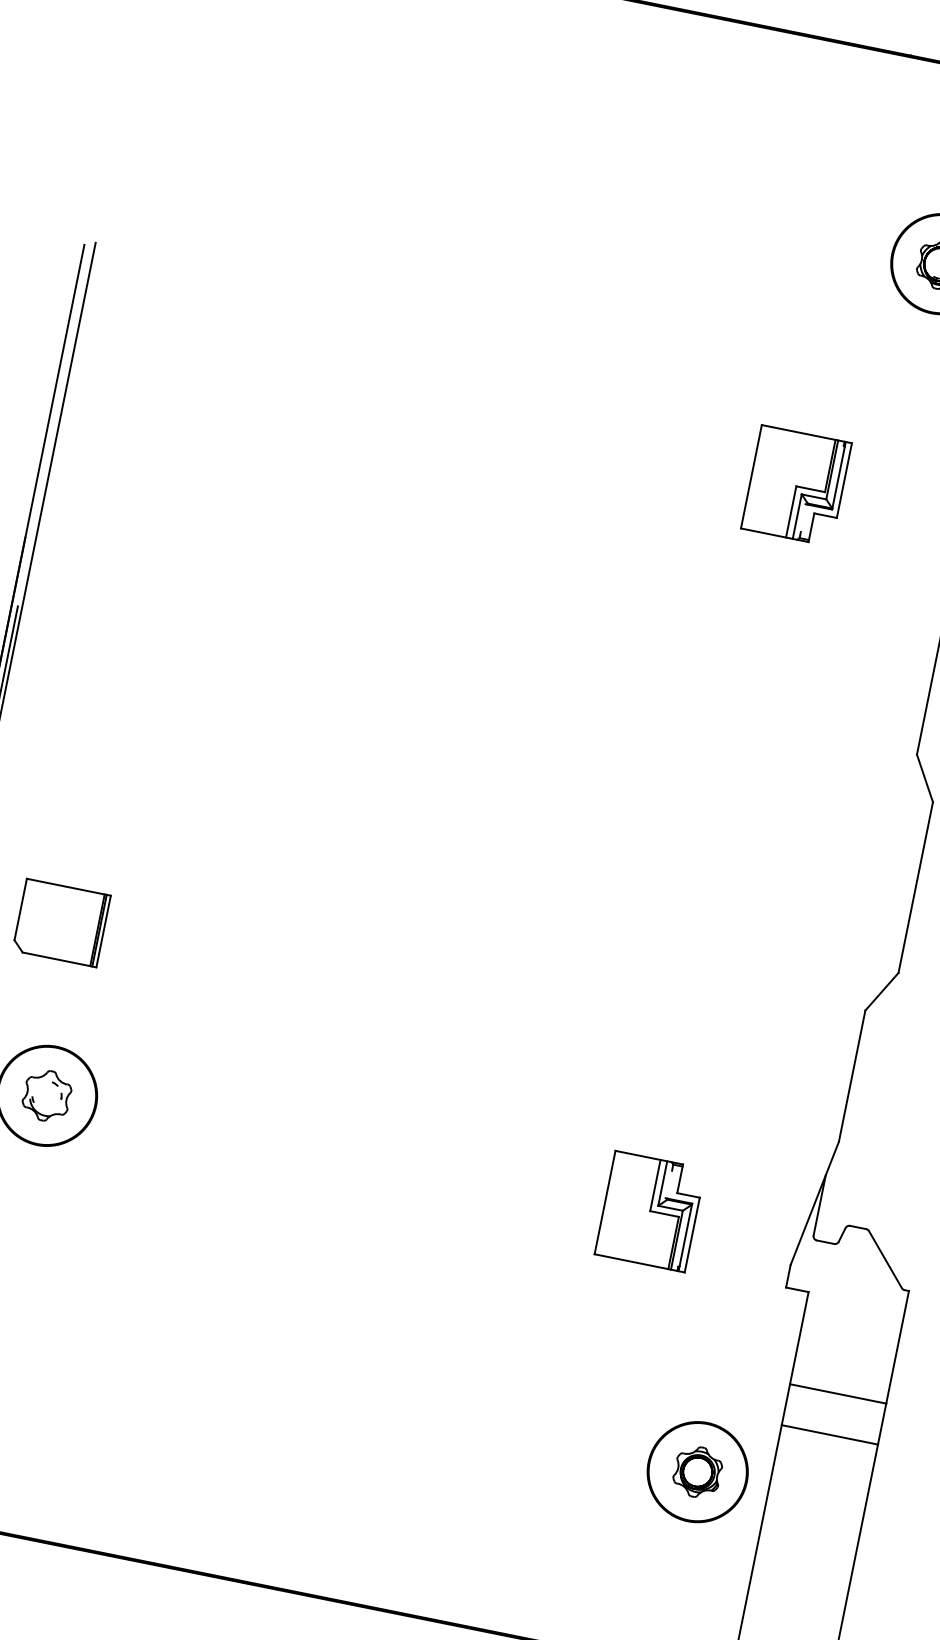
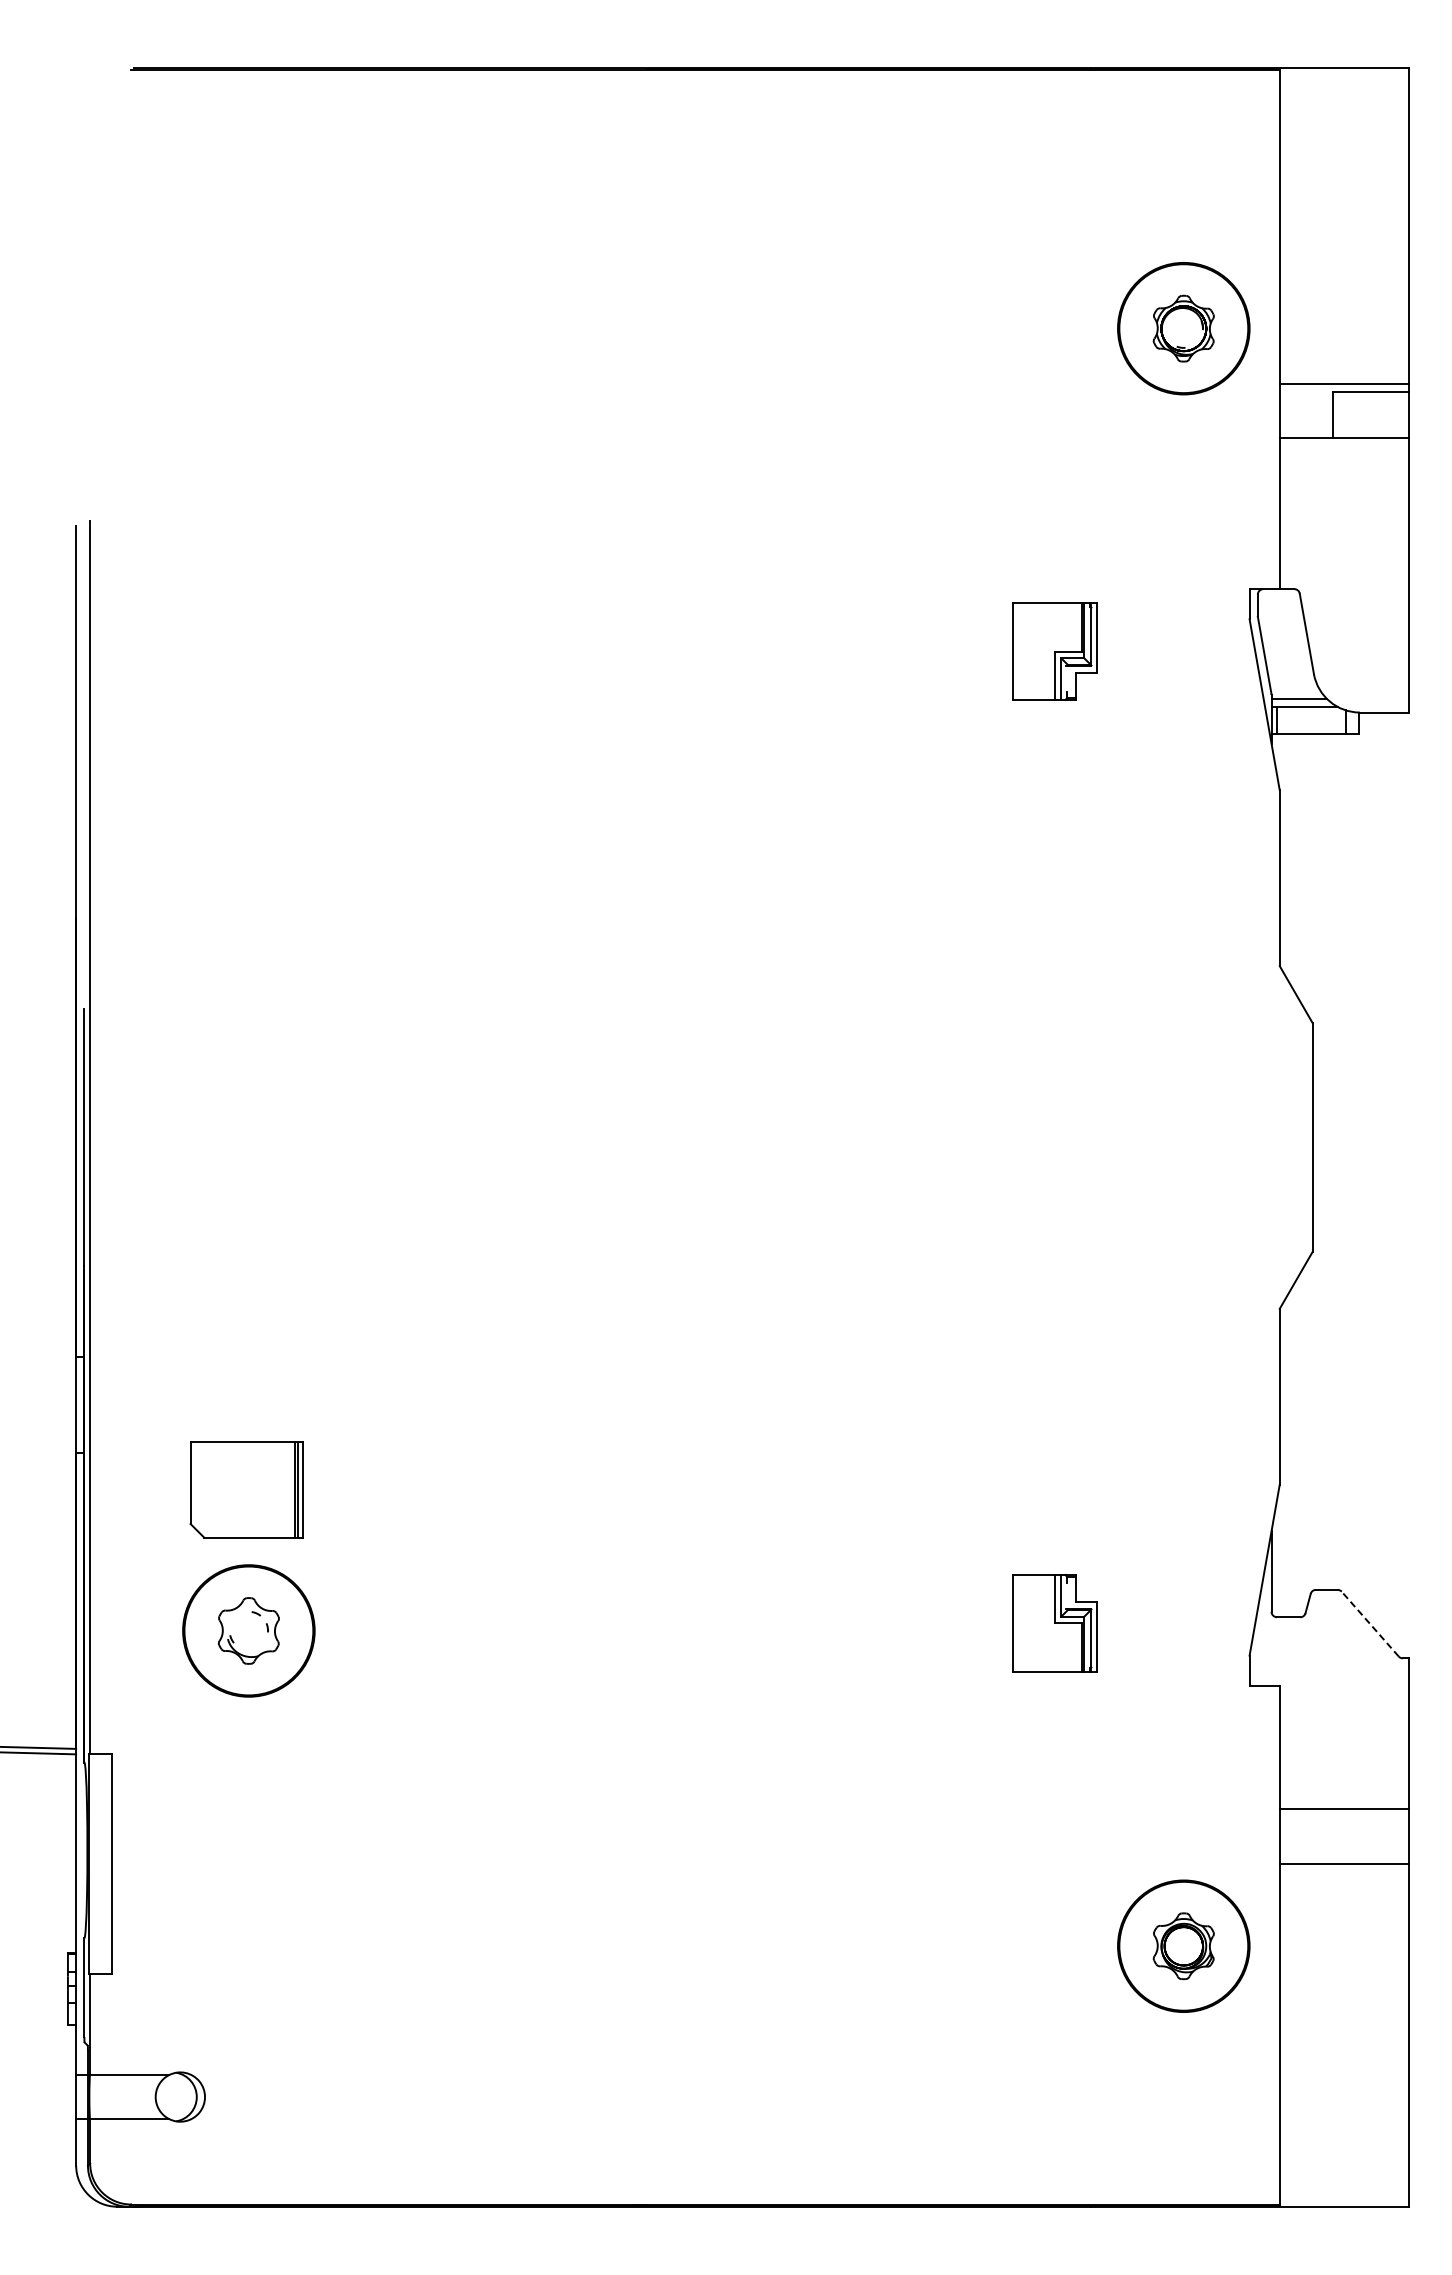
part: (796, 485) -> (1054, 651), size x0.7
part: (61, 922) -> (246, 1489), moved
part: (649, 1211) -> (1054, 1623), size x0.7
line: (885, 1259) -> (1369, 1623), solid -> dashed

